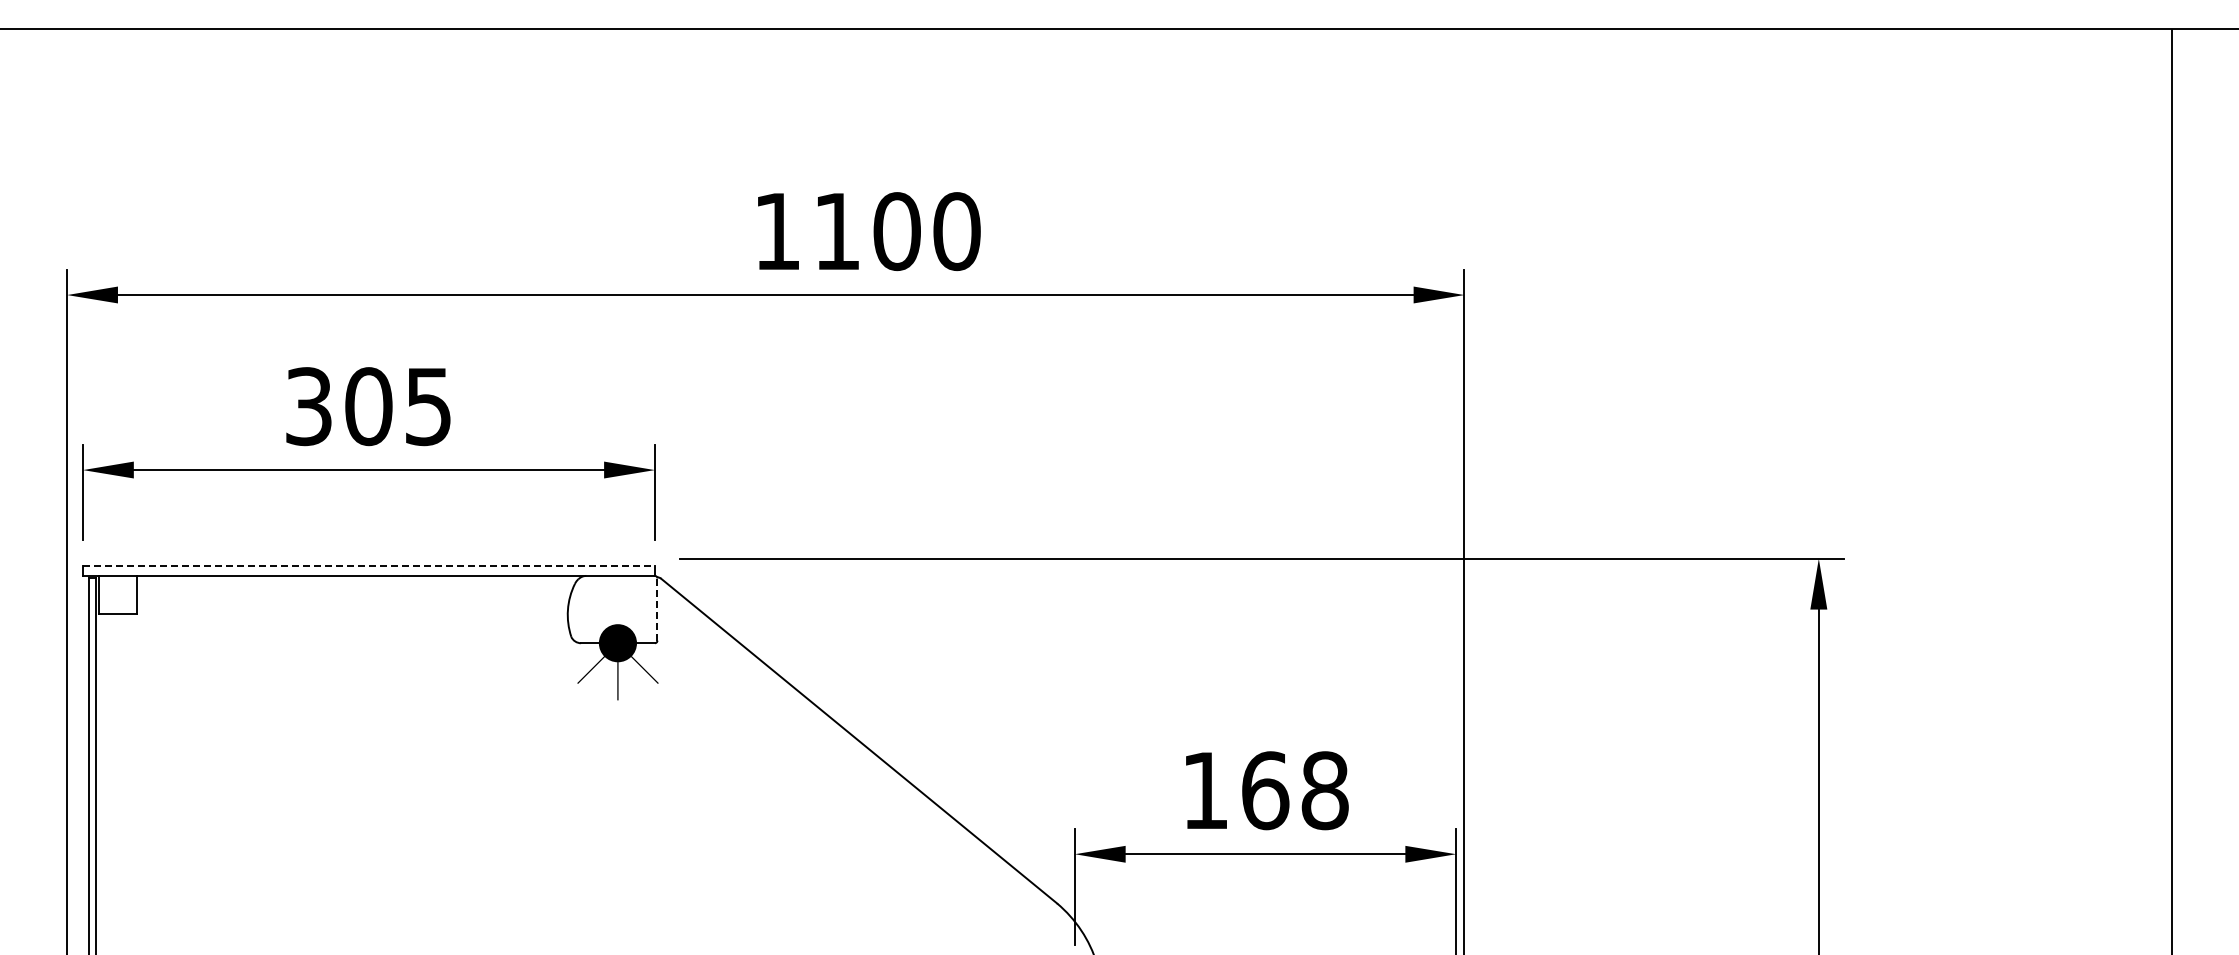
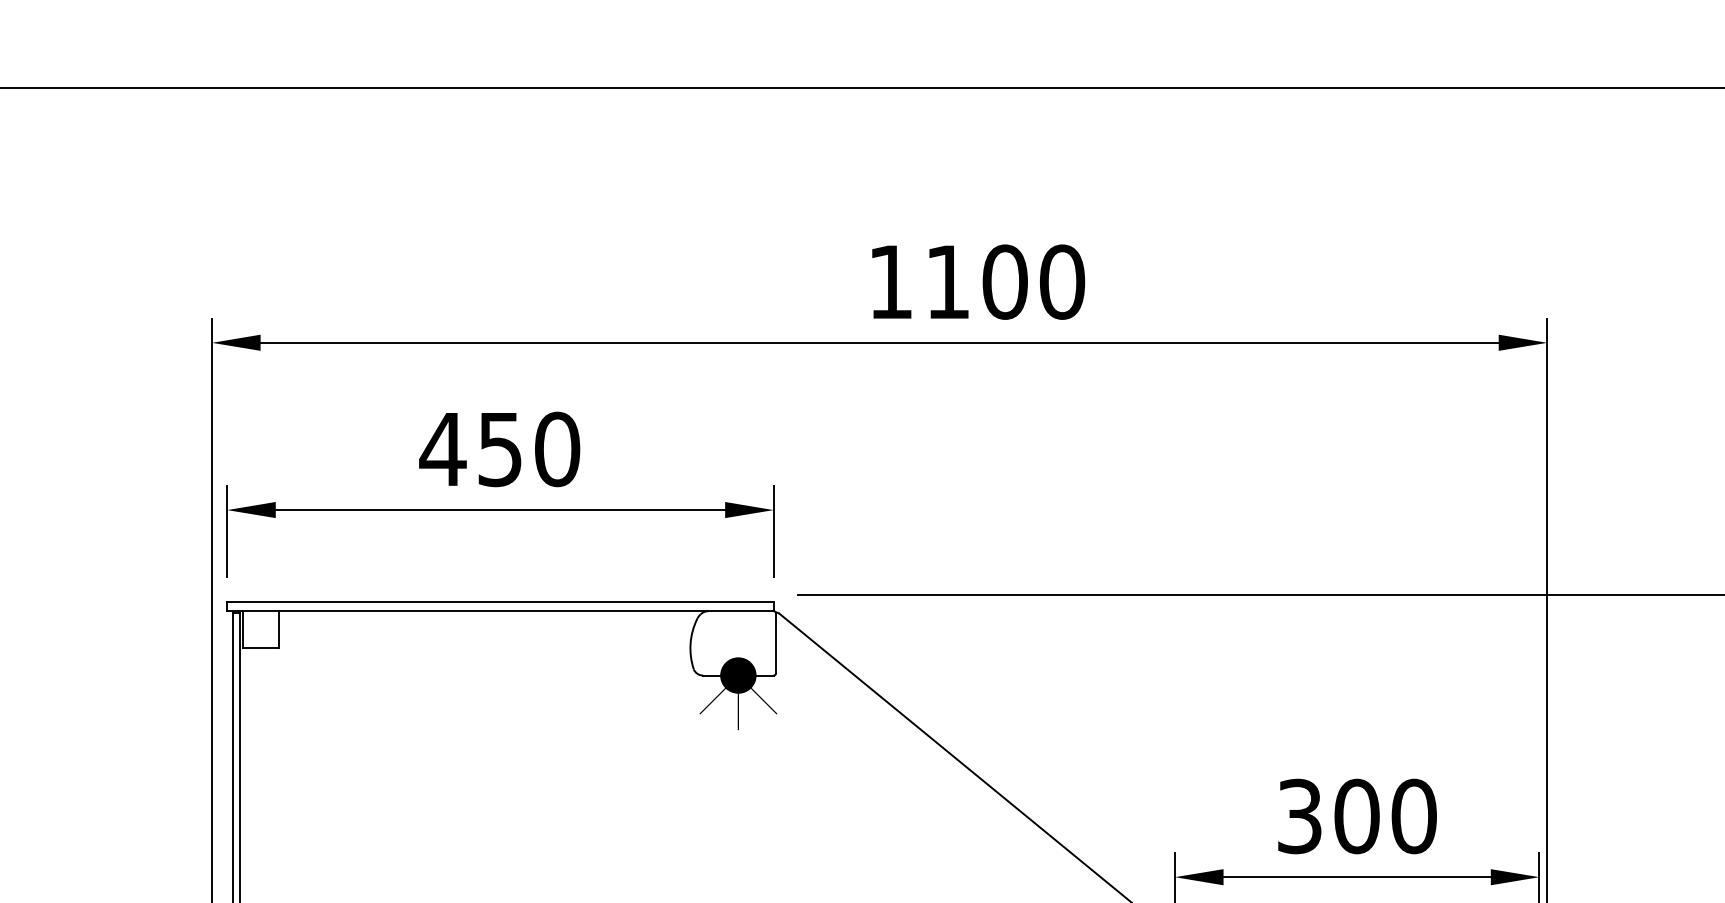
text: (367, 406) -> (499, 449), 305 -> 450
line: (368, 565) -> (500, 601), dashed -> solid
line: (657, 609) -> (776, 643), dashed -> solid
text: (1265, 790) -> (1357, 816), 168 -> 300

